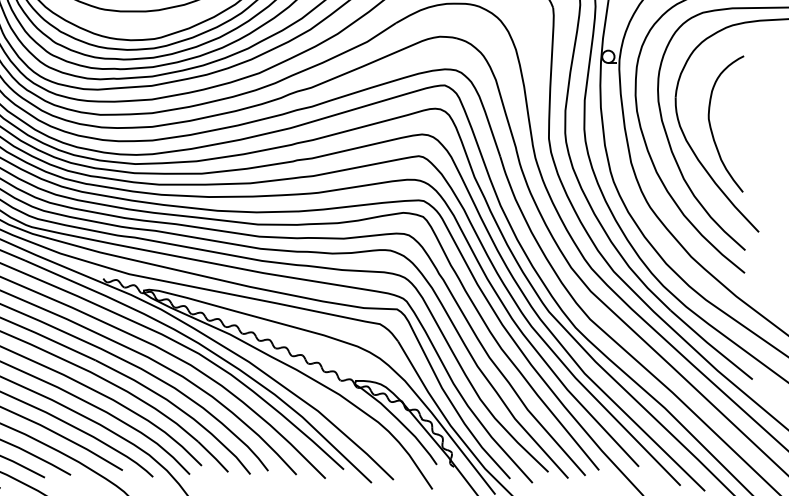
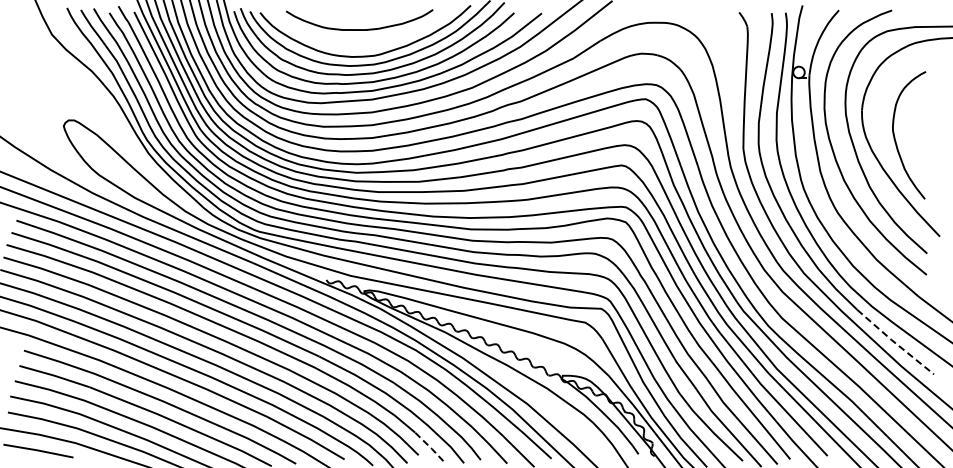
line: (710, 345) -> (894, 342), solid -> dashed
line: (213, 456) -> (429, 446), solid -> dashed

